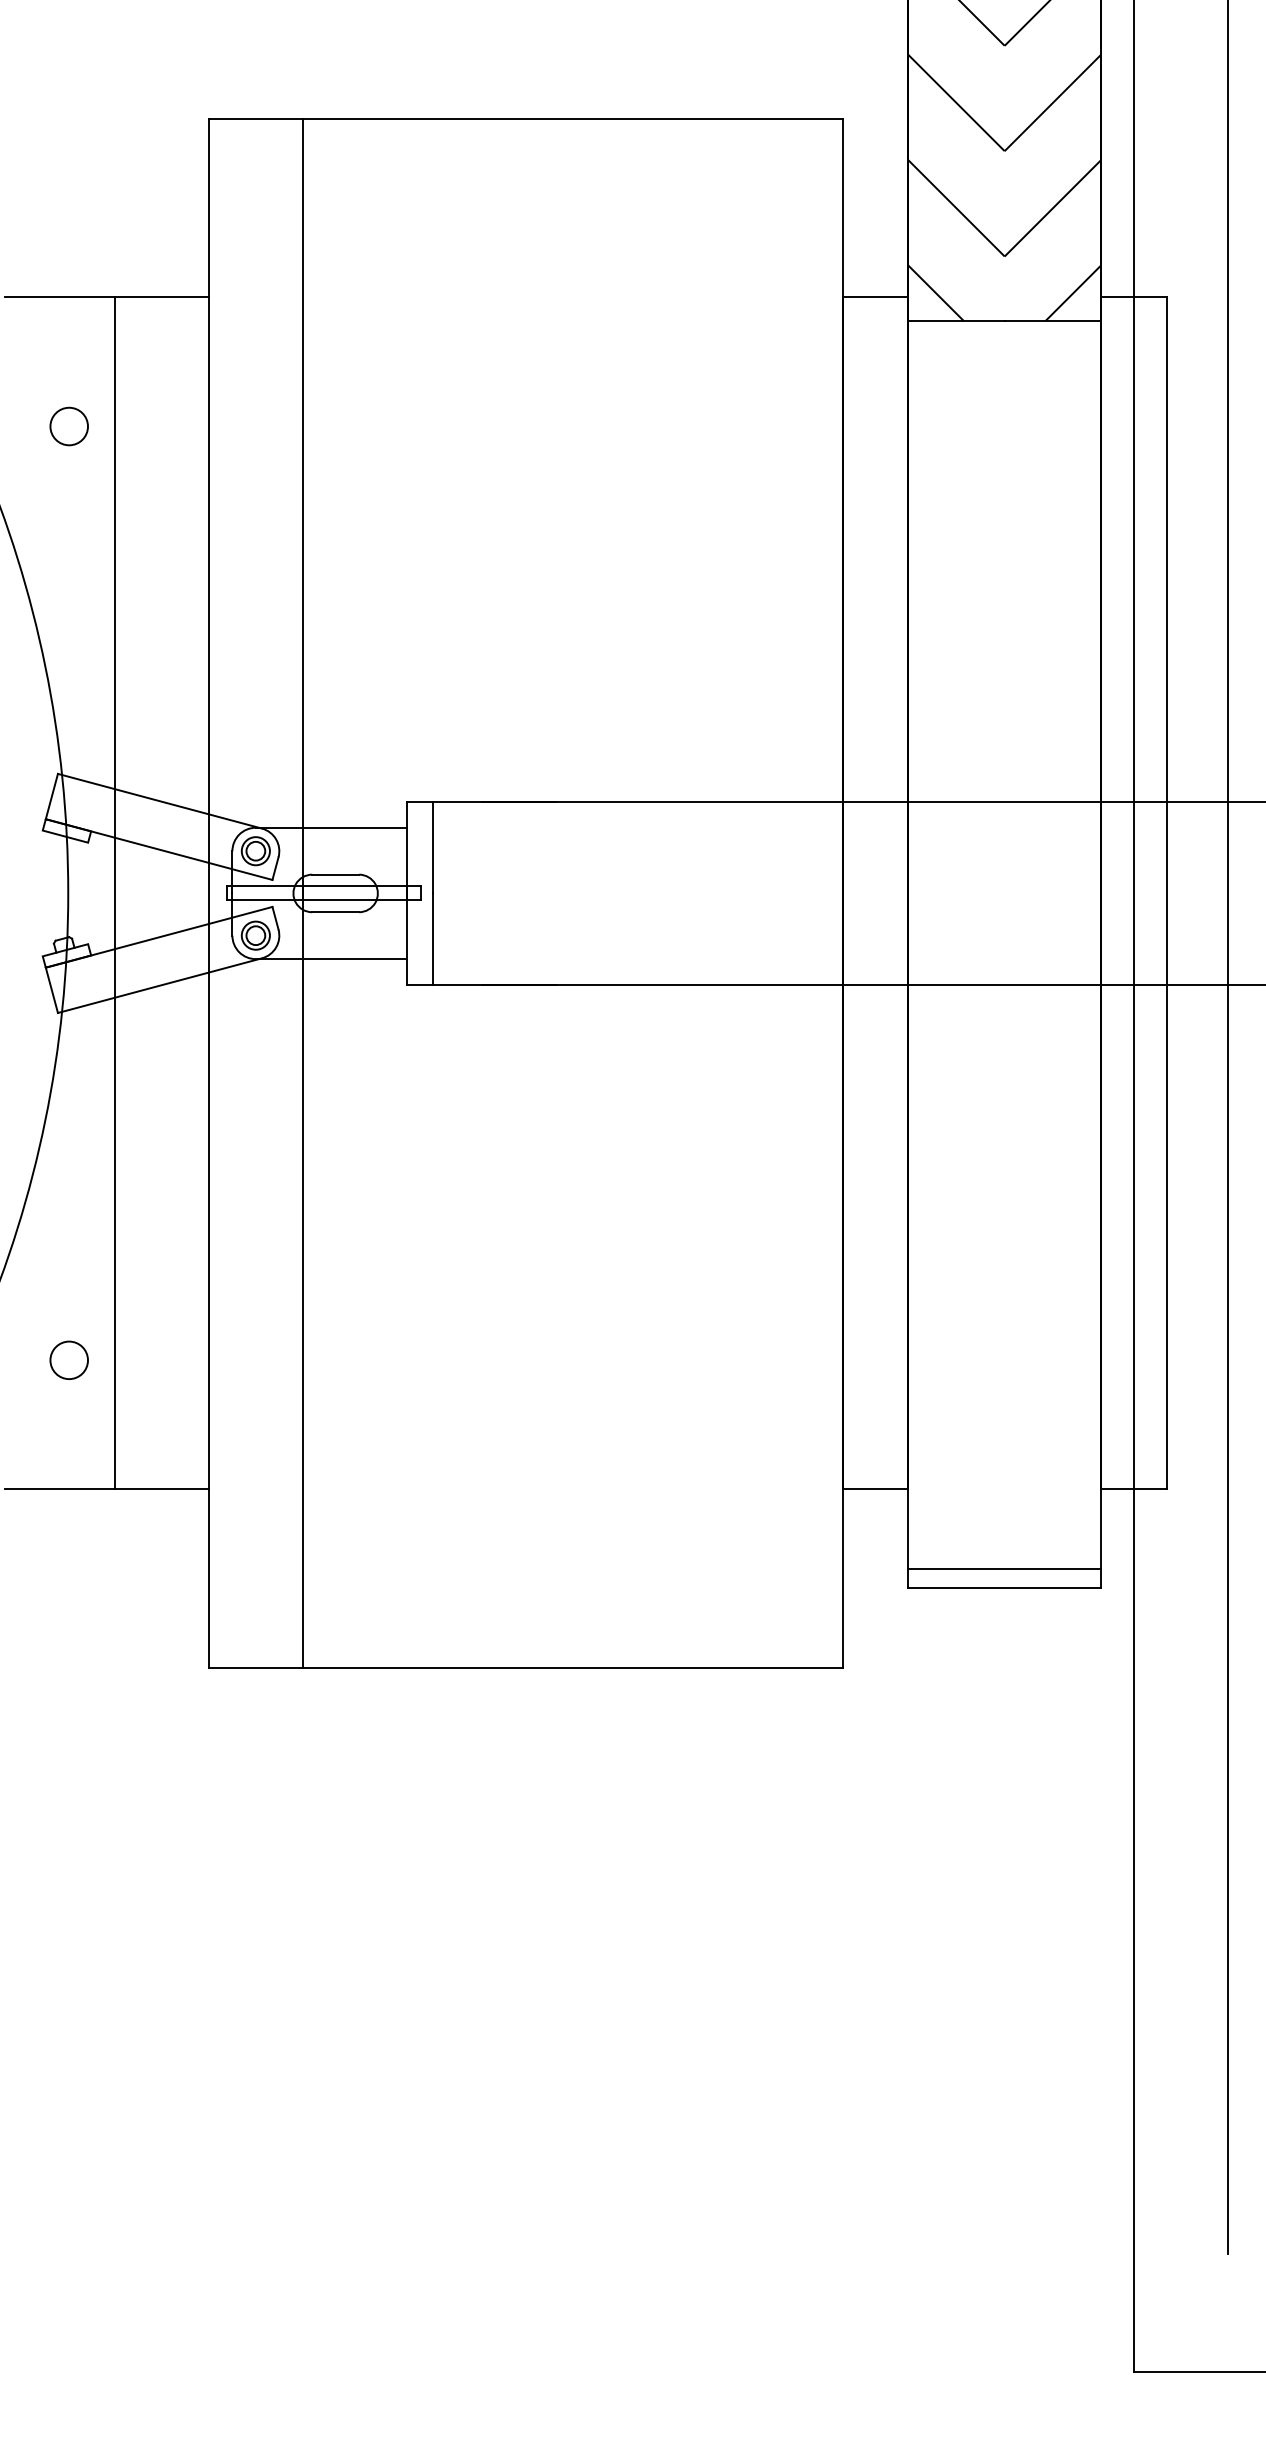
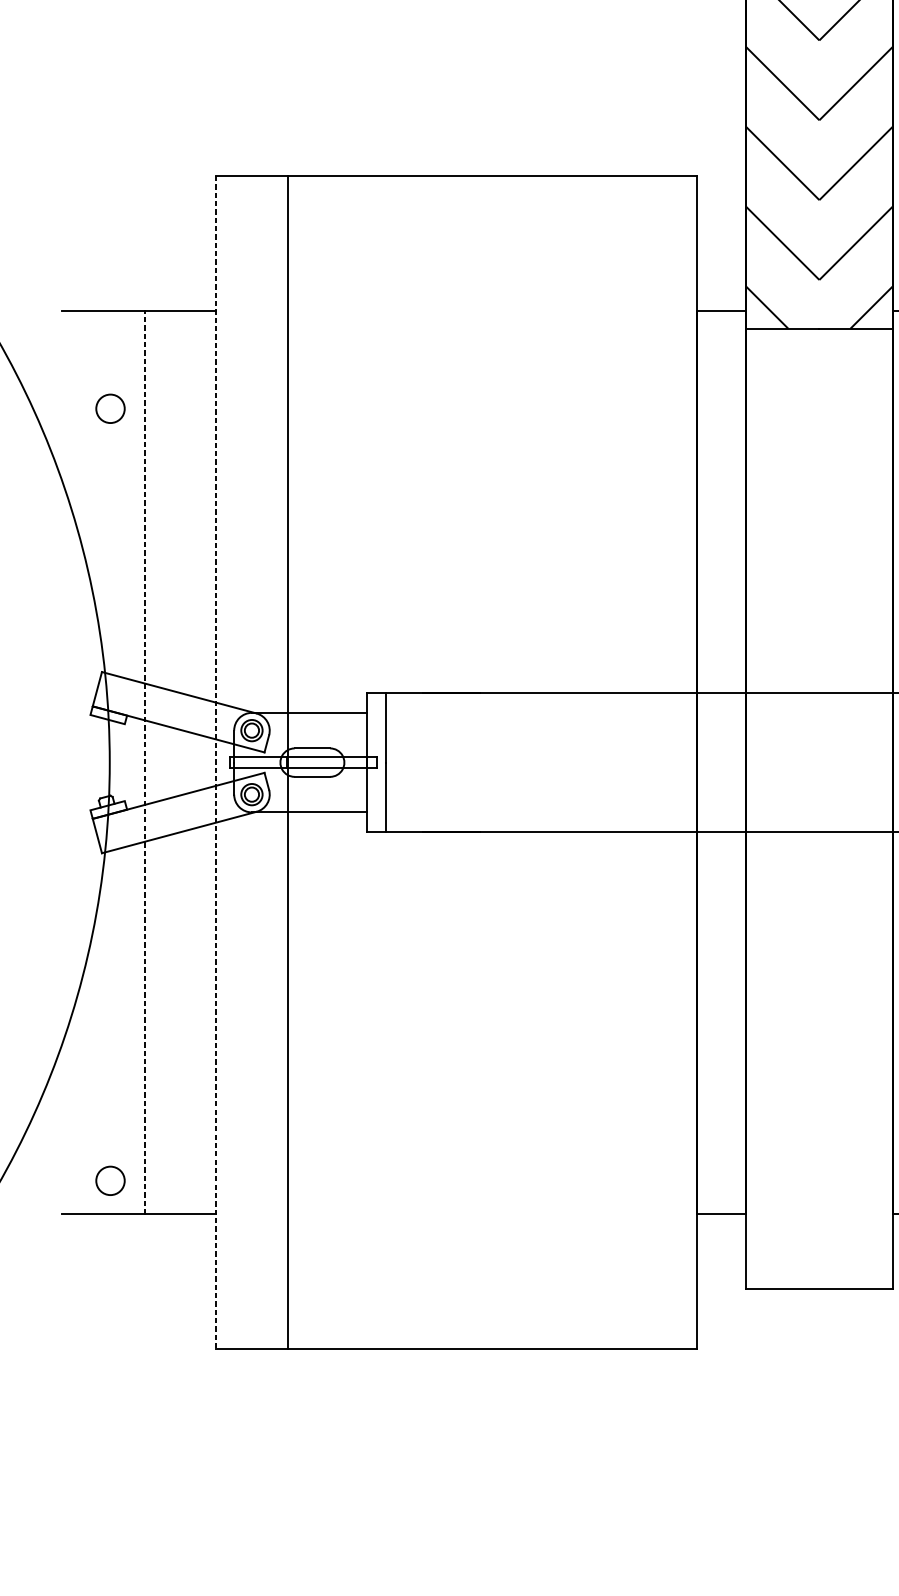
line: (115, 893) -> (145, 762), solid -> dashed
line: (209, 893) -> (216, 762), solid -> dashed
circle: (68, 1359) -> (109, 1180), moved
line: (1004, 1569) -> (819, 1274), removed

